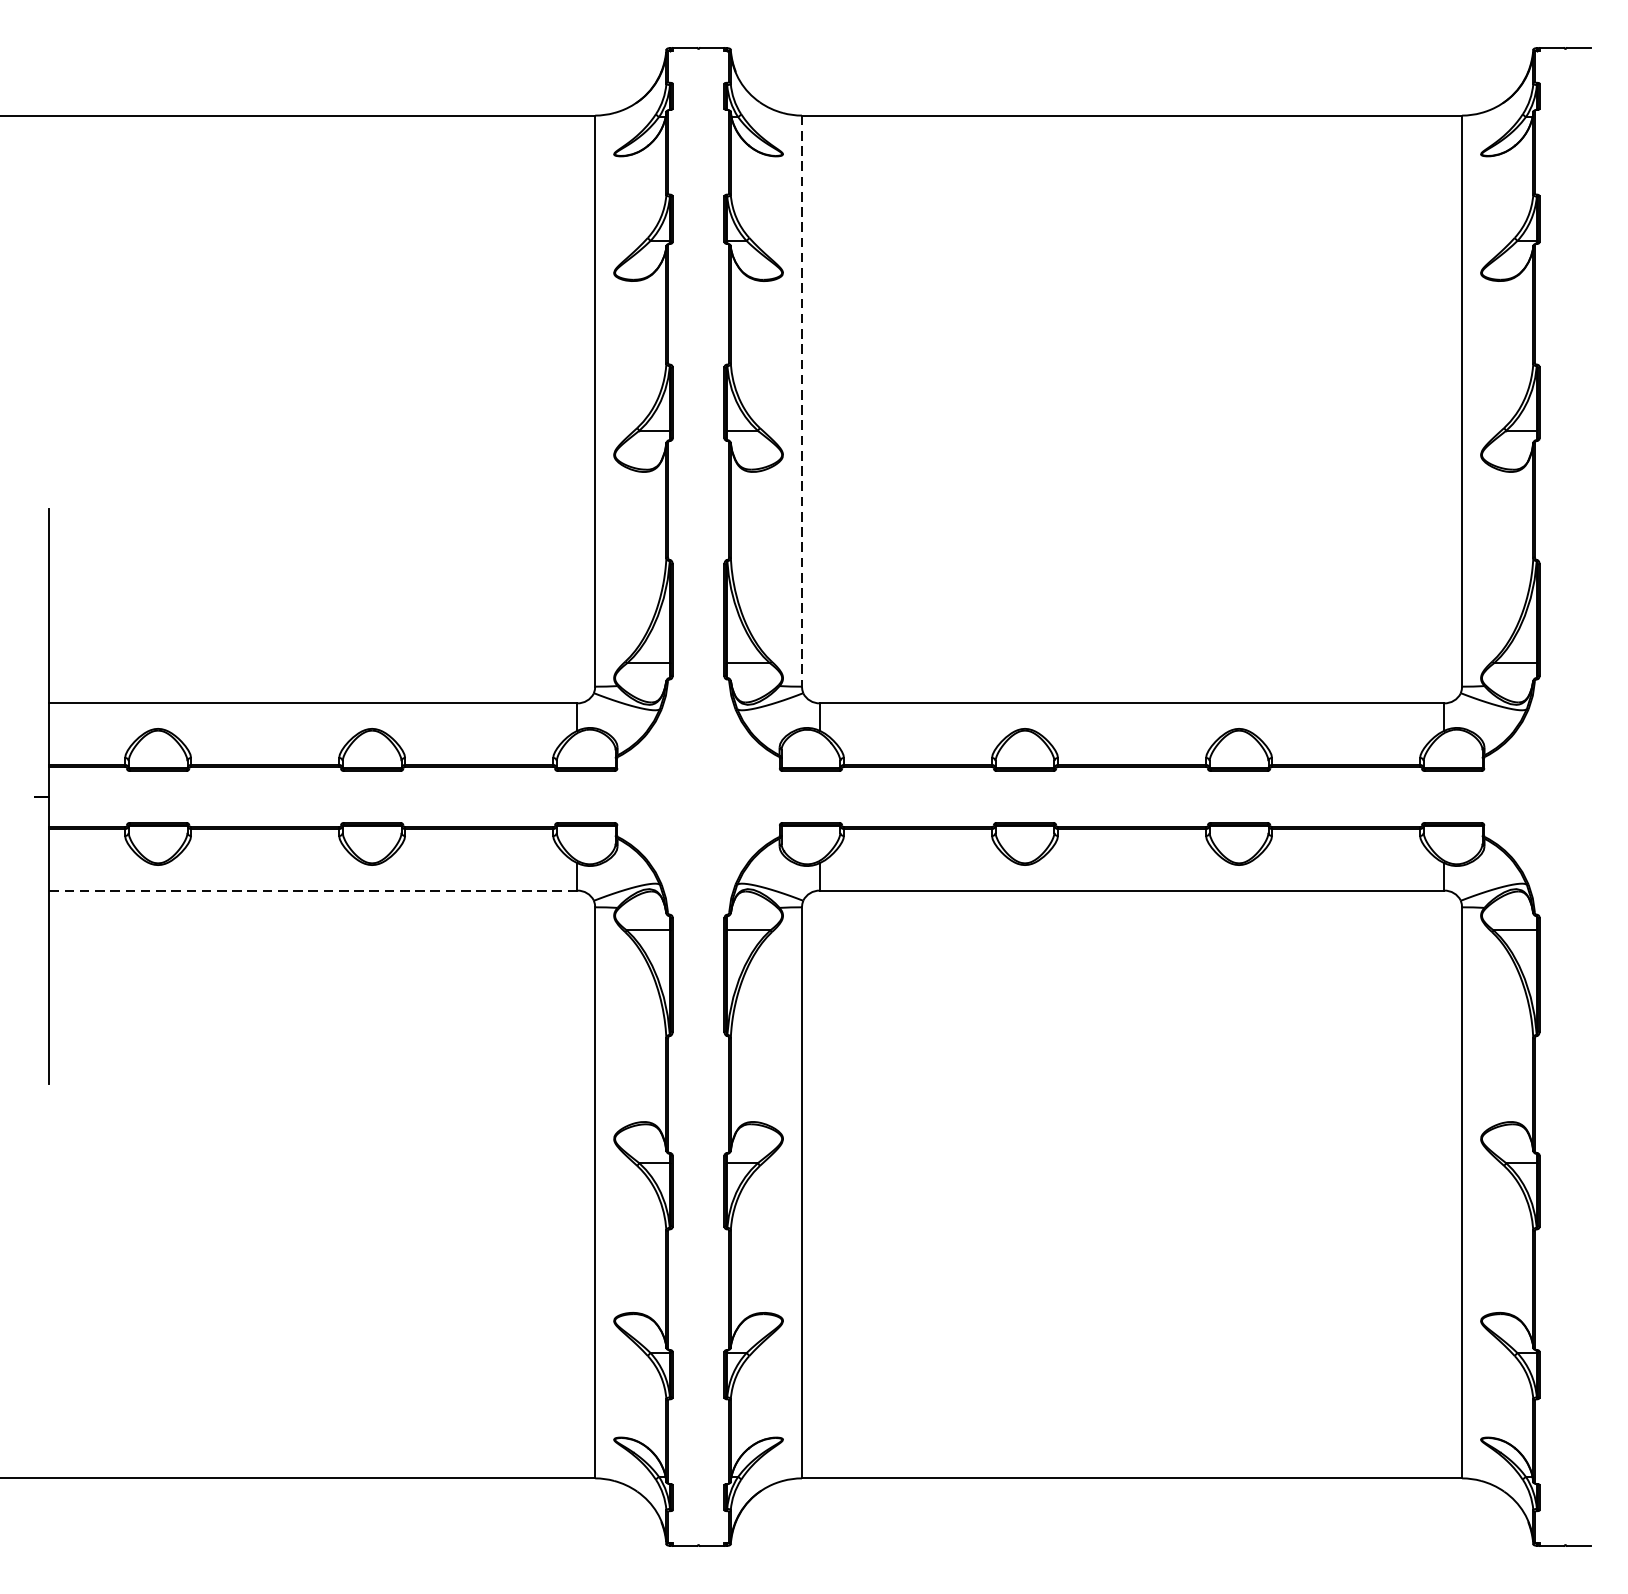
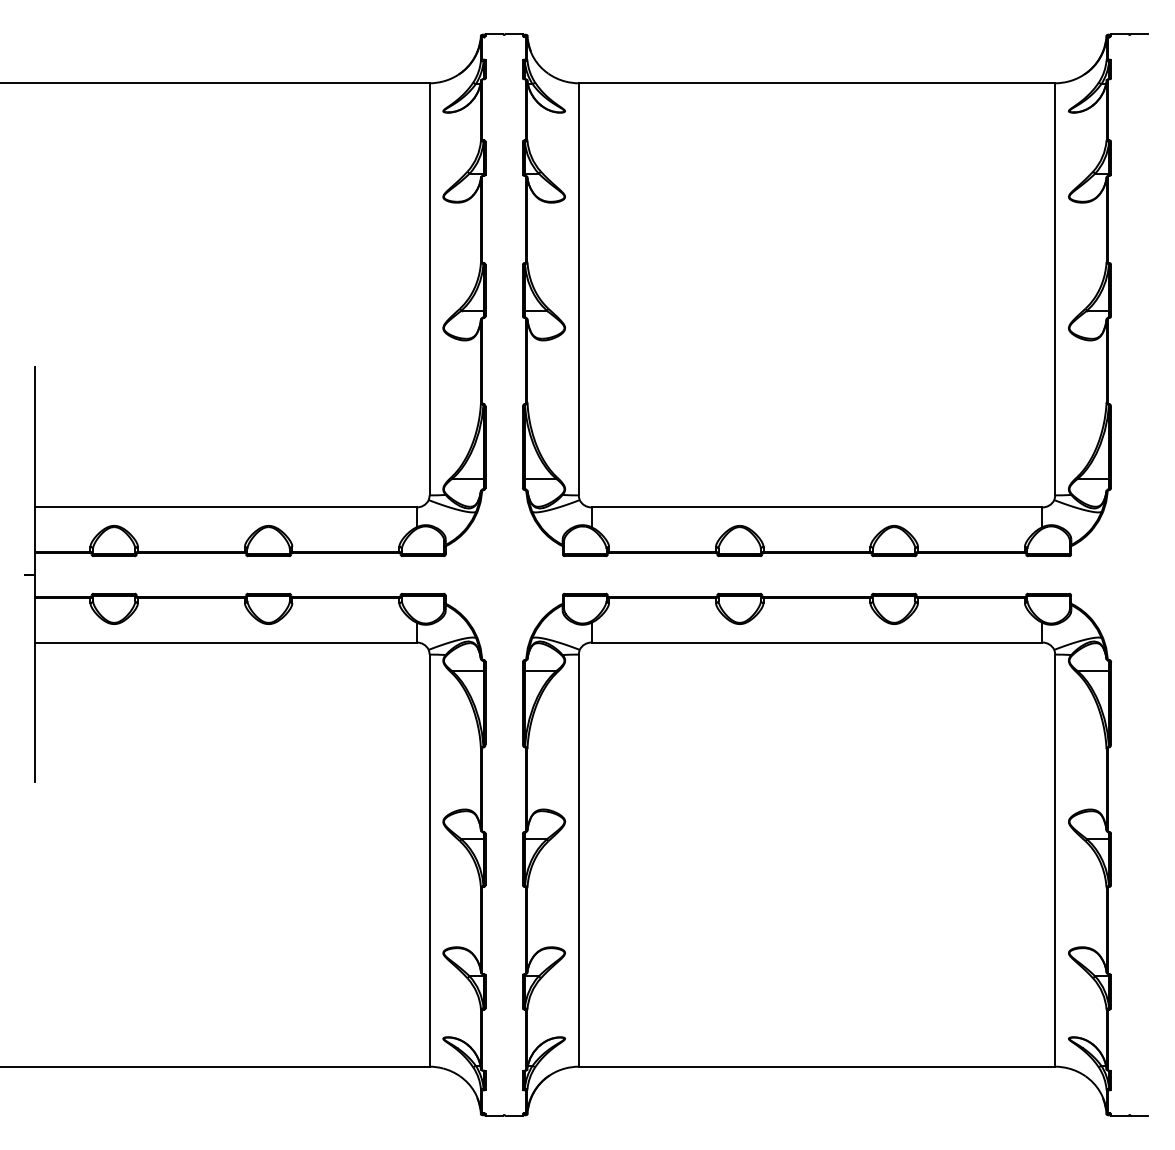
line: (801, 401) -> (578, 289), dashed -> solid
line: (312, 890) -> (225, 642), dashed -> solid

